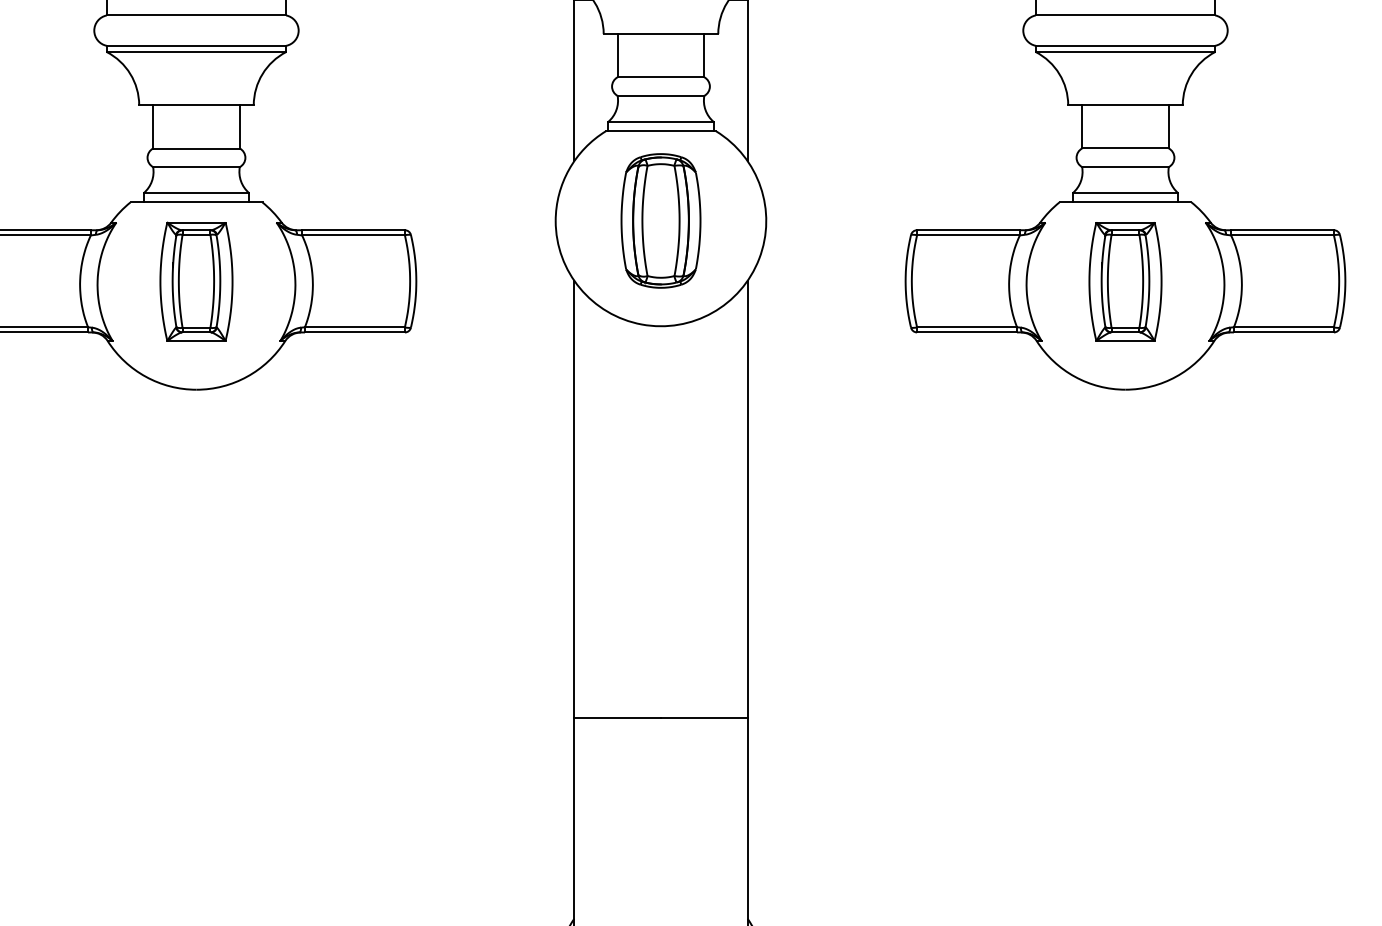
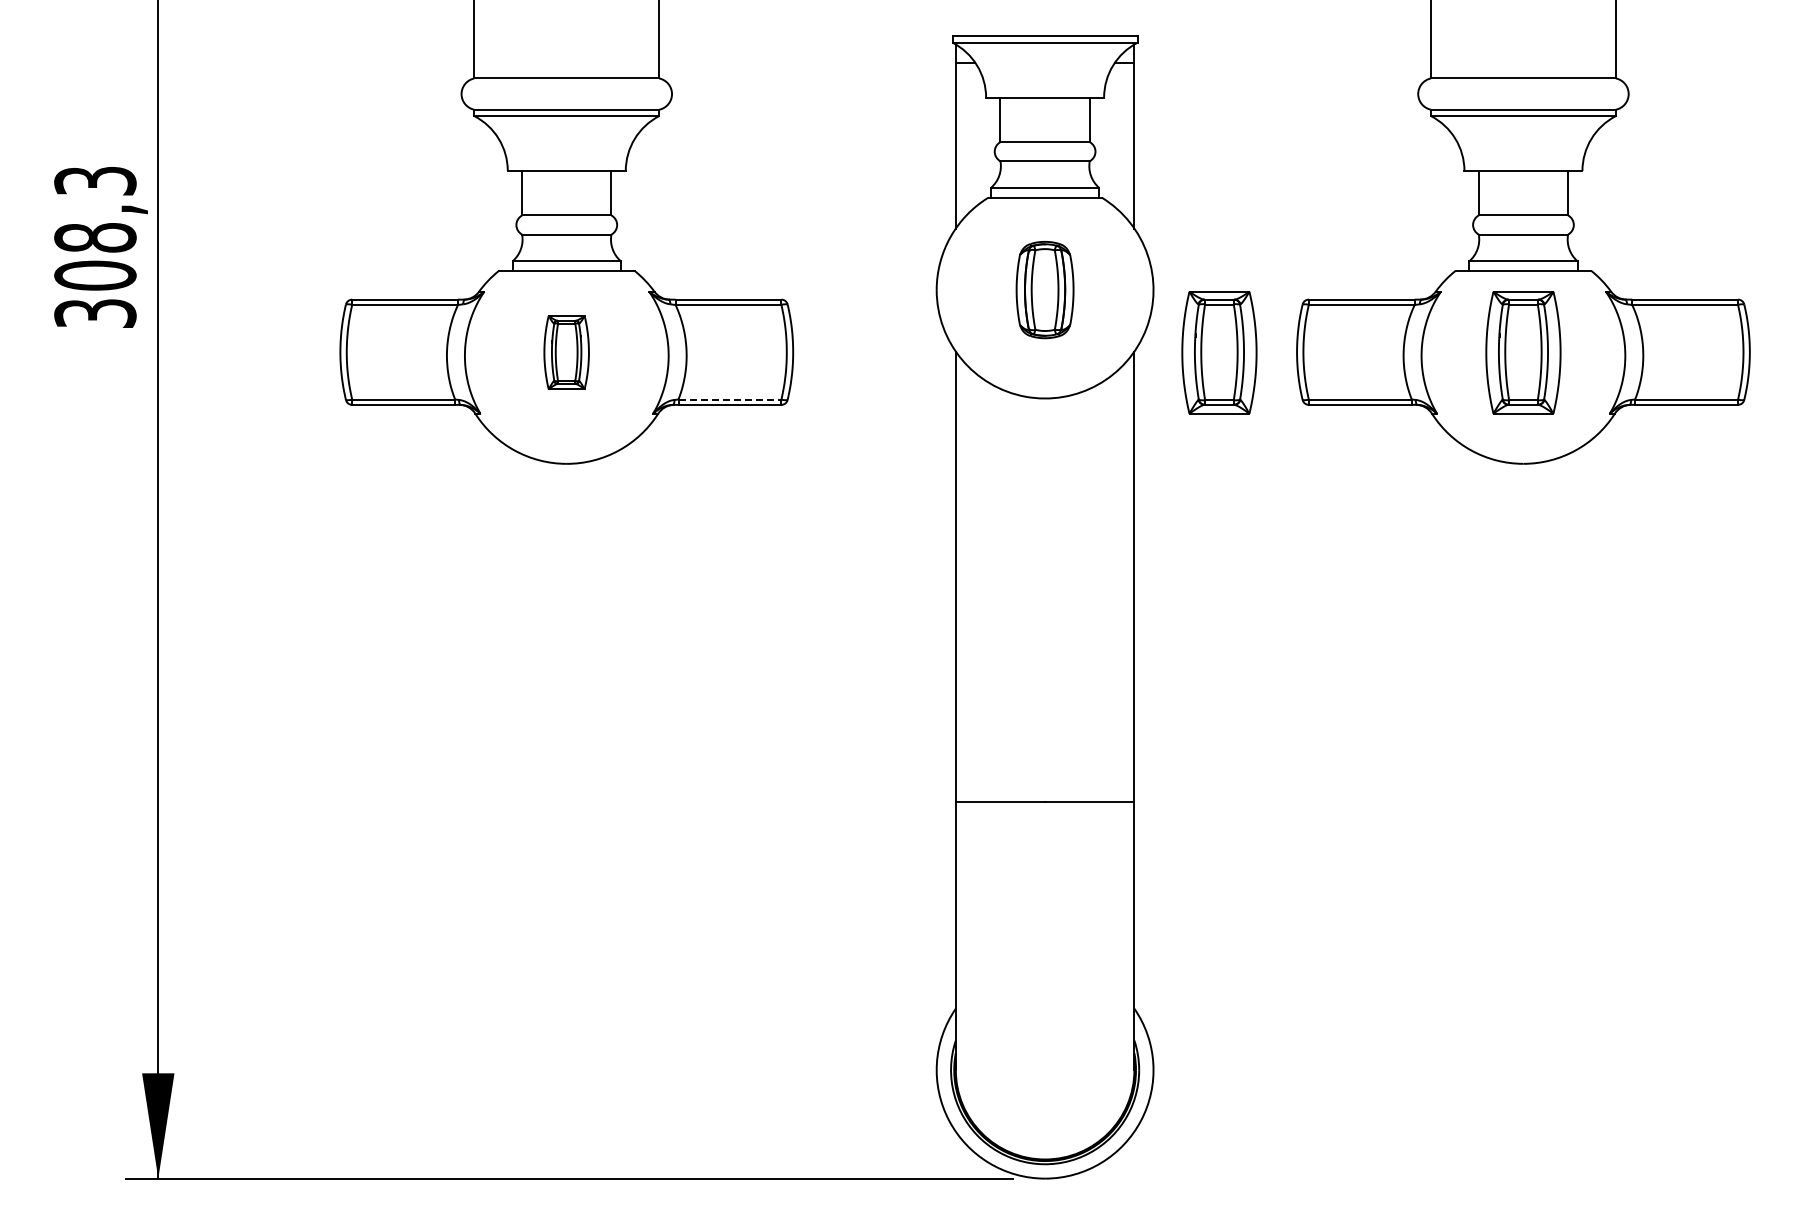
part: (660, 220) -> (1044, 289), size x0.7
part: (196, 281) -> (566, 352), size x0.6
part: (830, 281) -> (1219, 352), added
line: (355, 327) -> (730, 399), solid -> dashed

